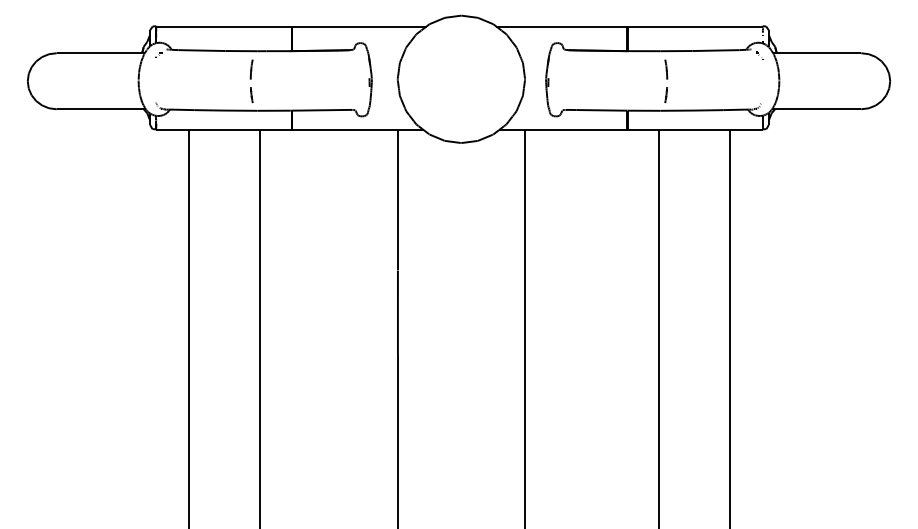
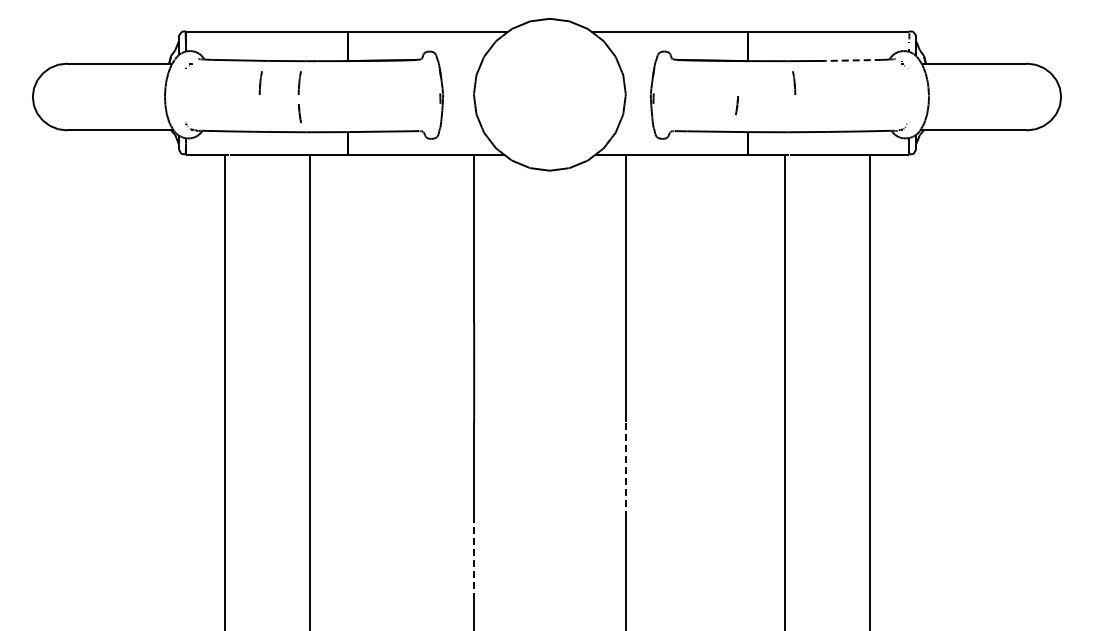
line: (716, 50) -> (853, 60), solid -> dashed
line: (218, 69) -> (260, 82), added
line: (665, 95) -> (736, 105), moved
line: (524, 393) -> (625, 469), solid -> dashed
line: (398, 468) -> (474, 558), solid -> dashed

